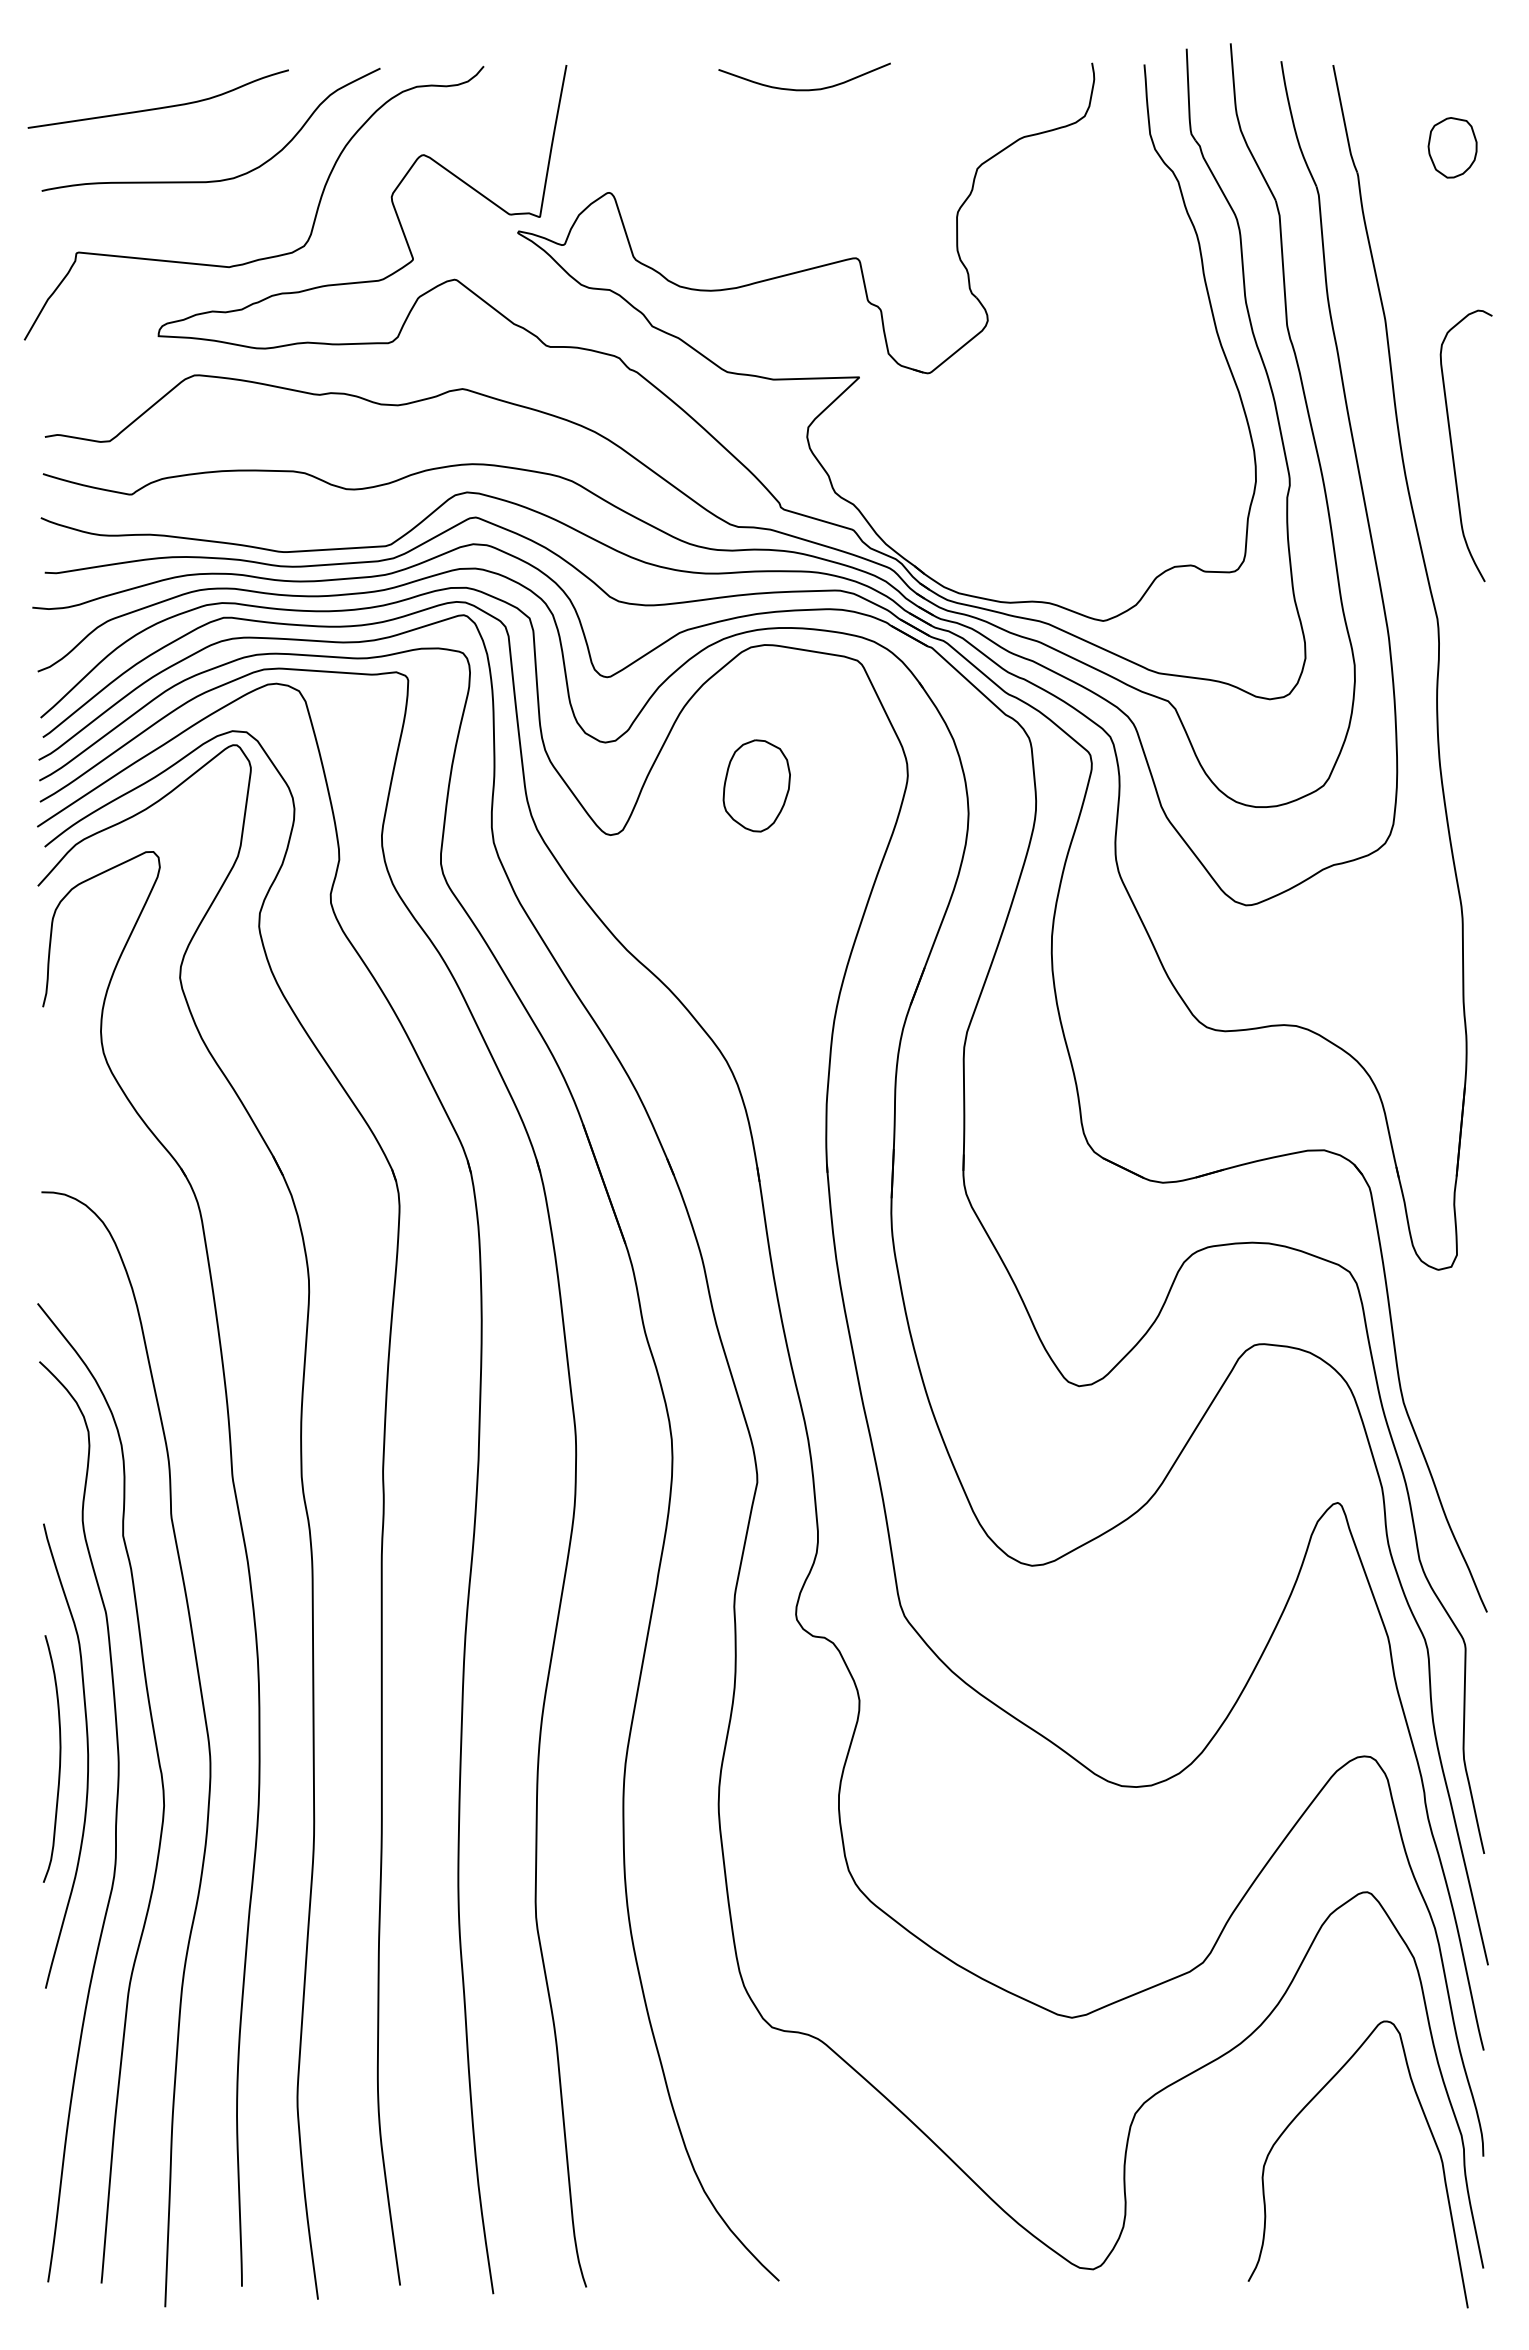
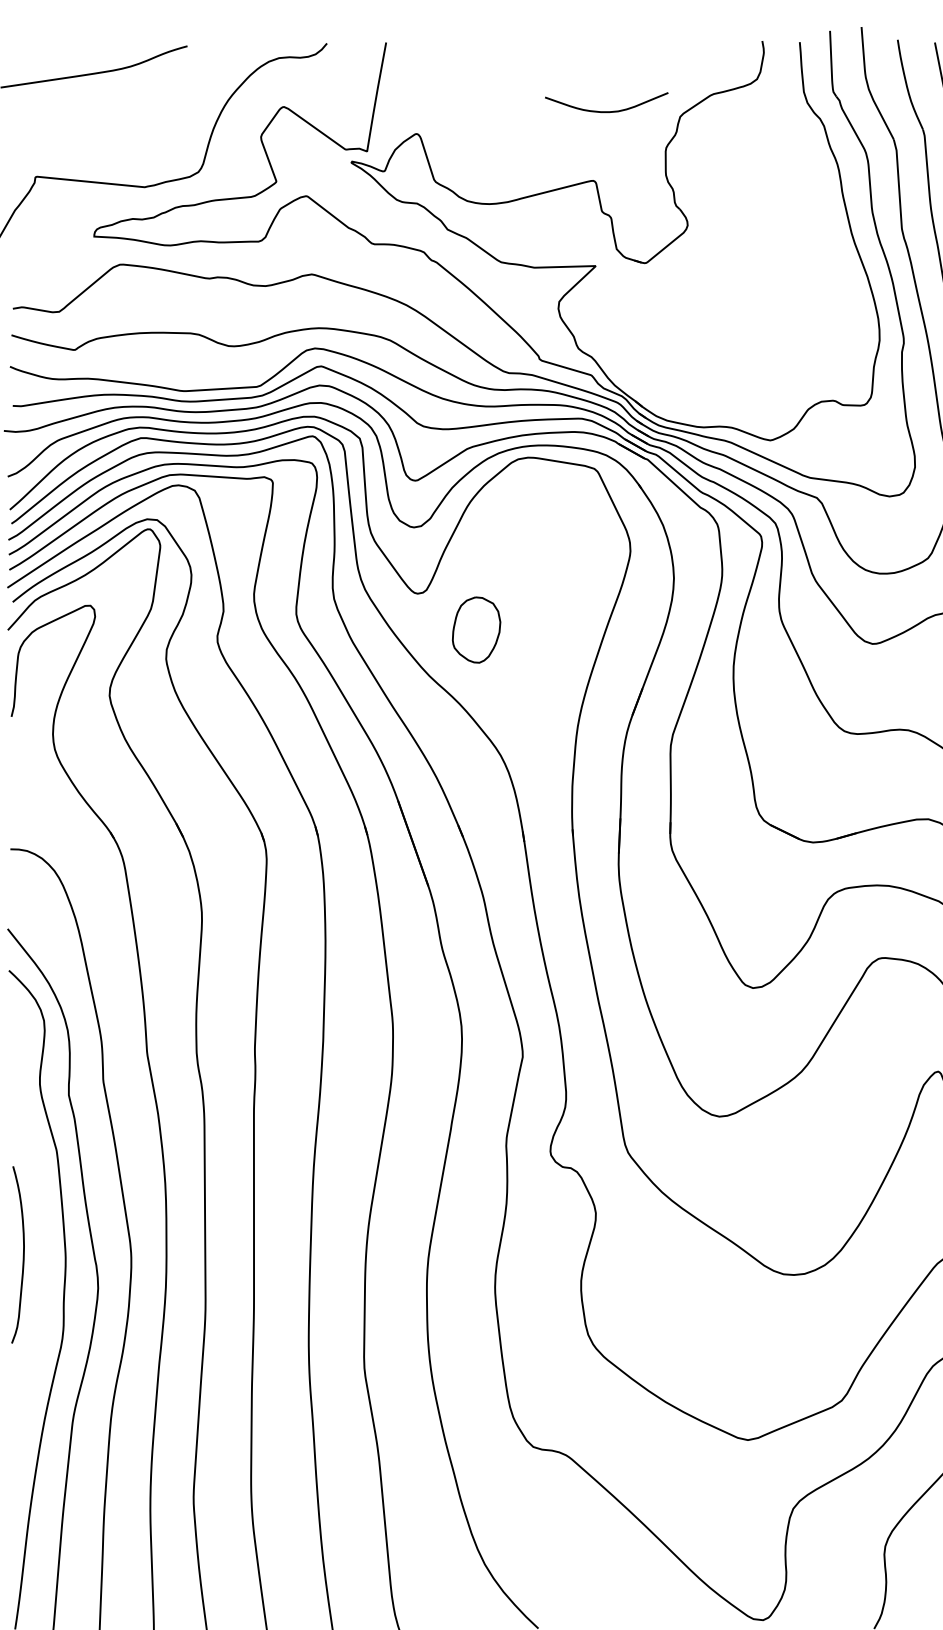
curve: (804, 89) -> (606, 111), moved
curve: (220, 179) -> (138, 124), removed
part: (756, 785) -> (476, 629), moved
curve: (87, 1755) -> (43, 1252), removed

